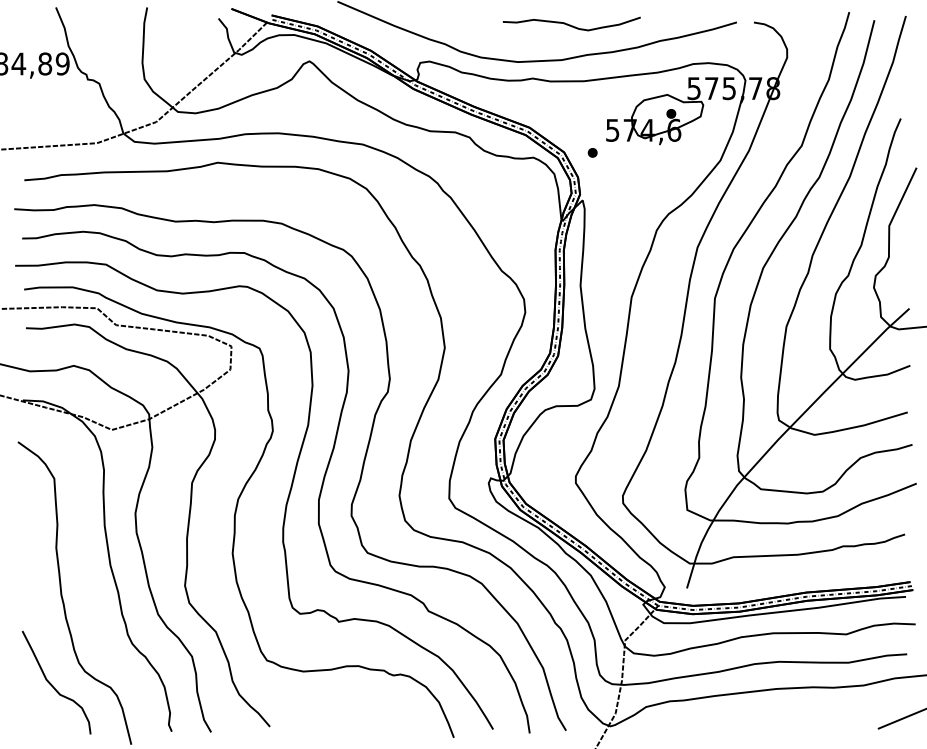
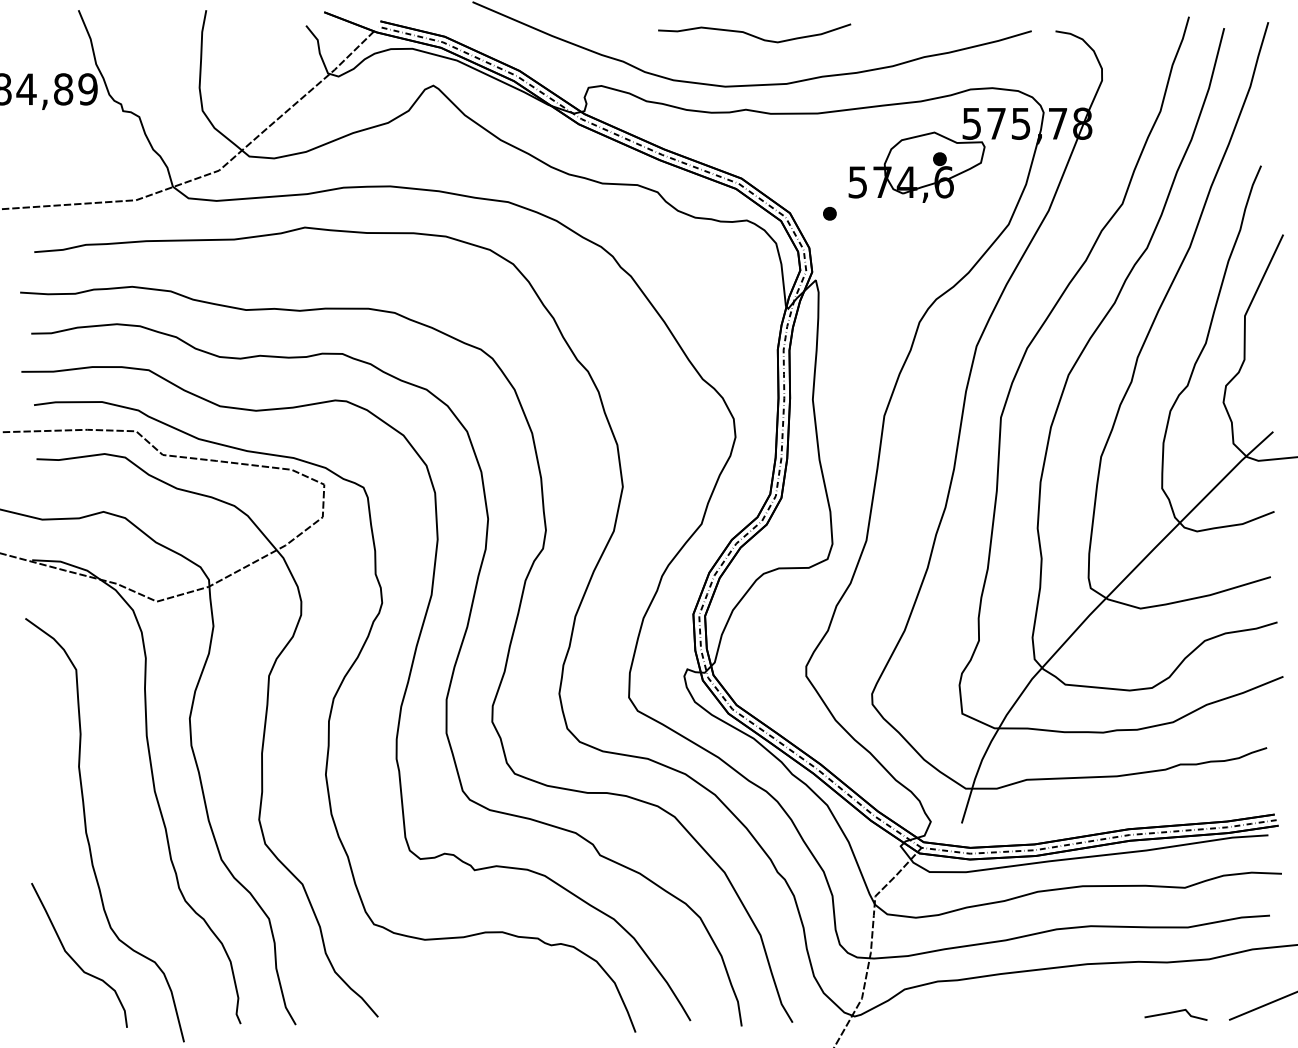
curve: (571, 25) -> (754, 35), moved
line: (839, 723) -> (1175, 1012), added

